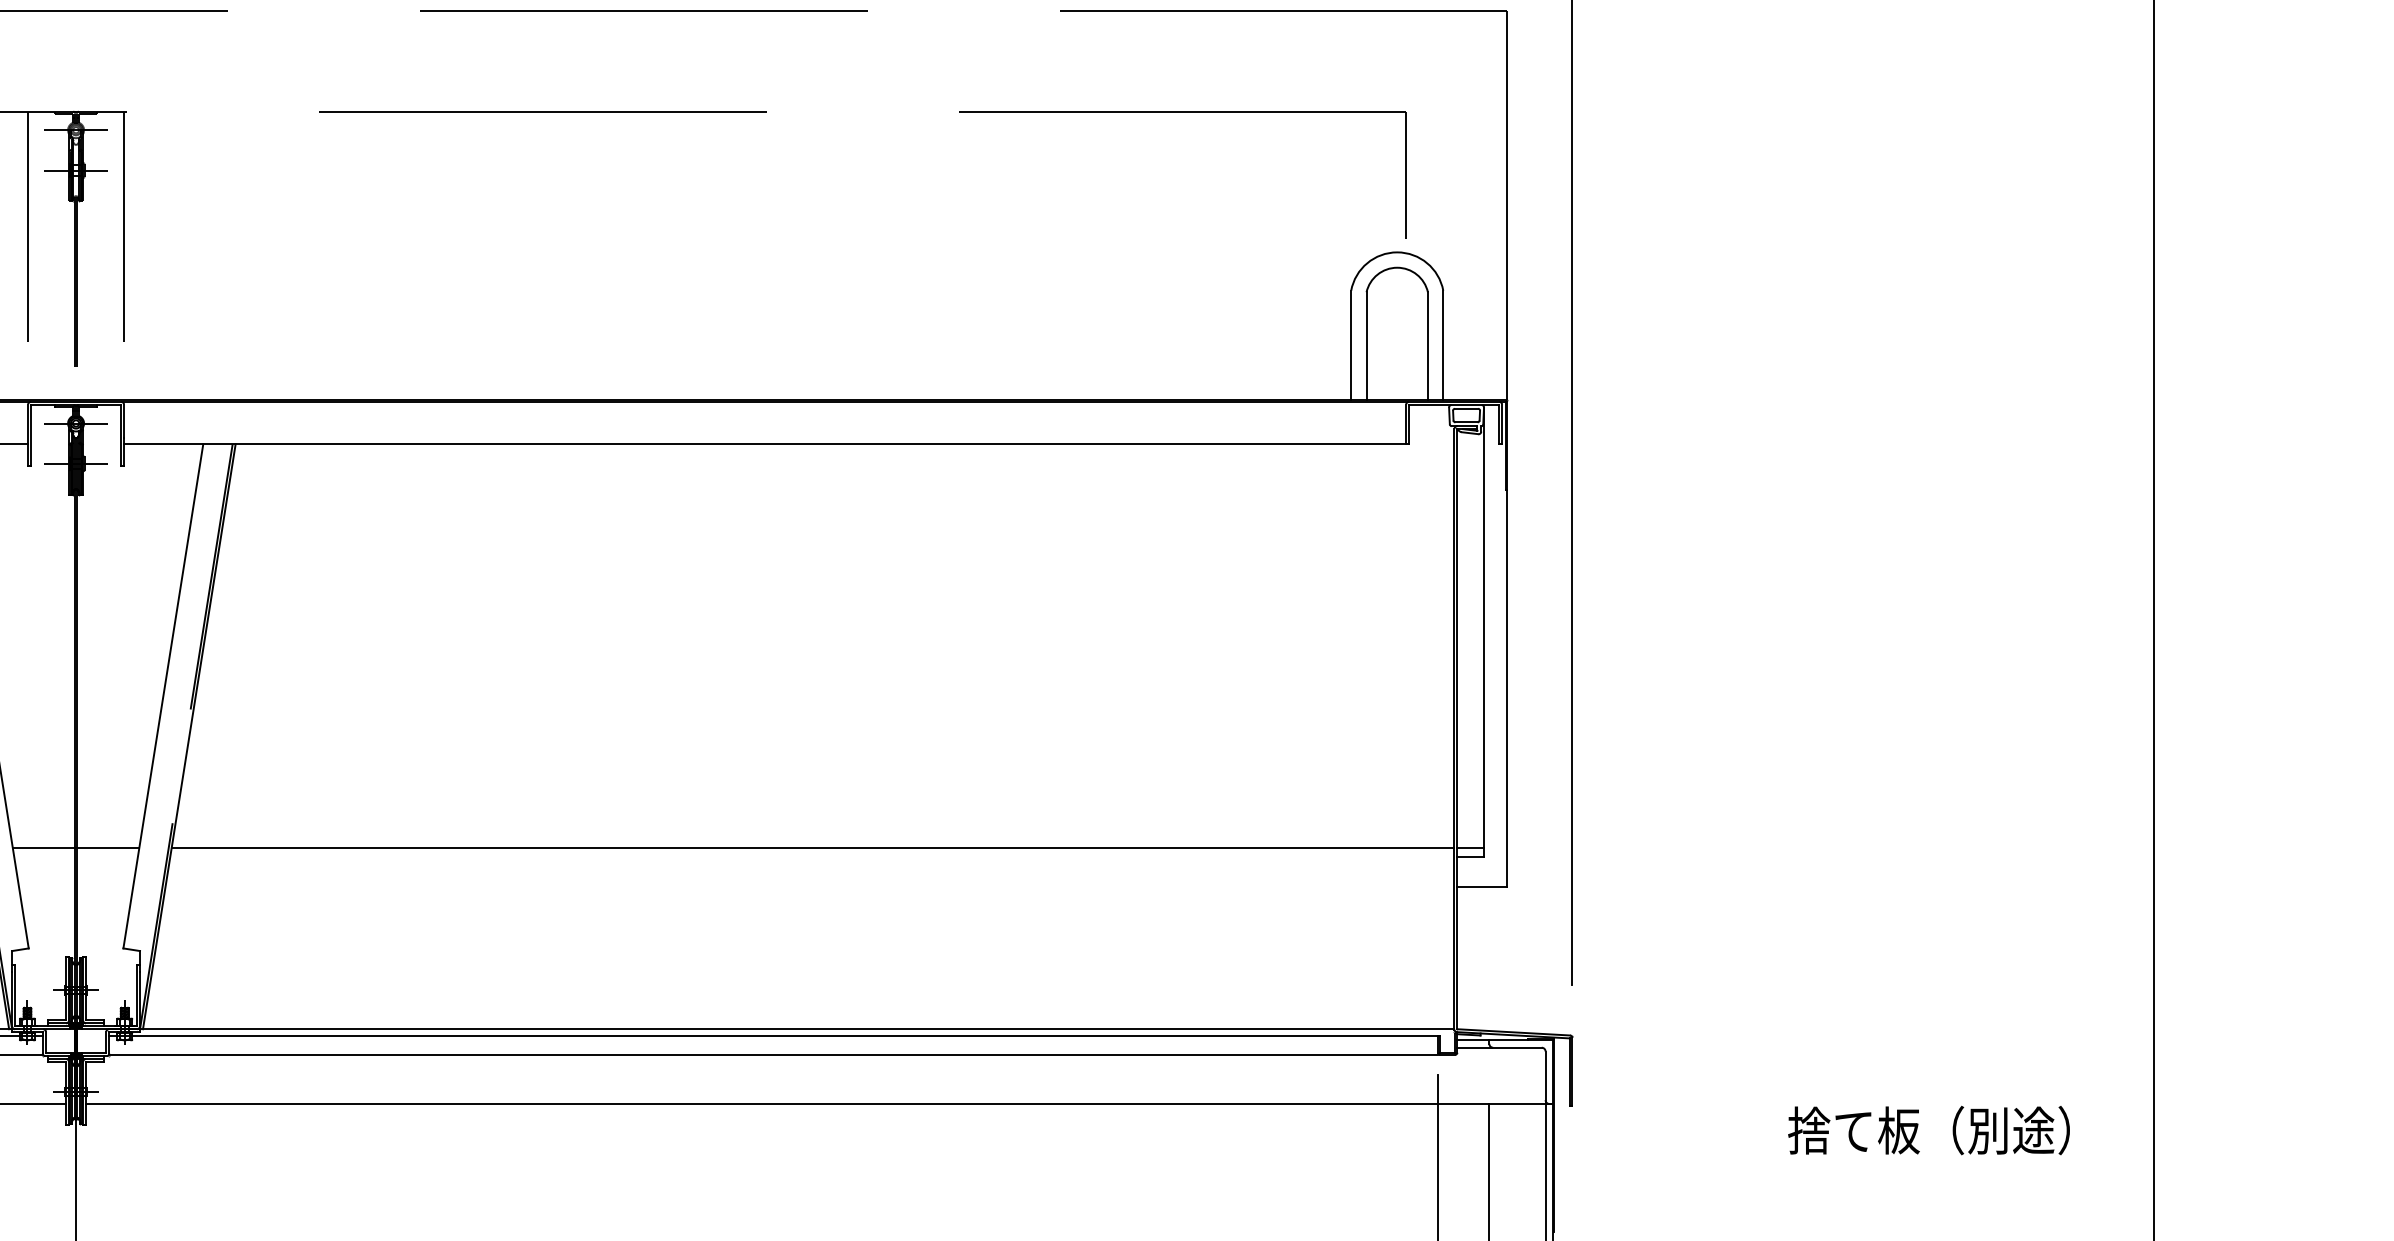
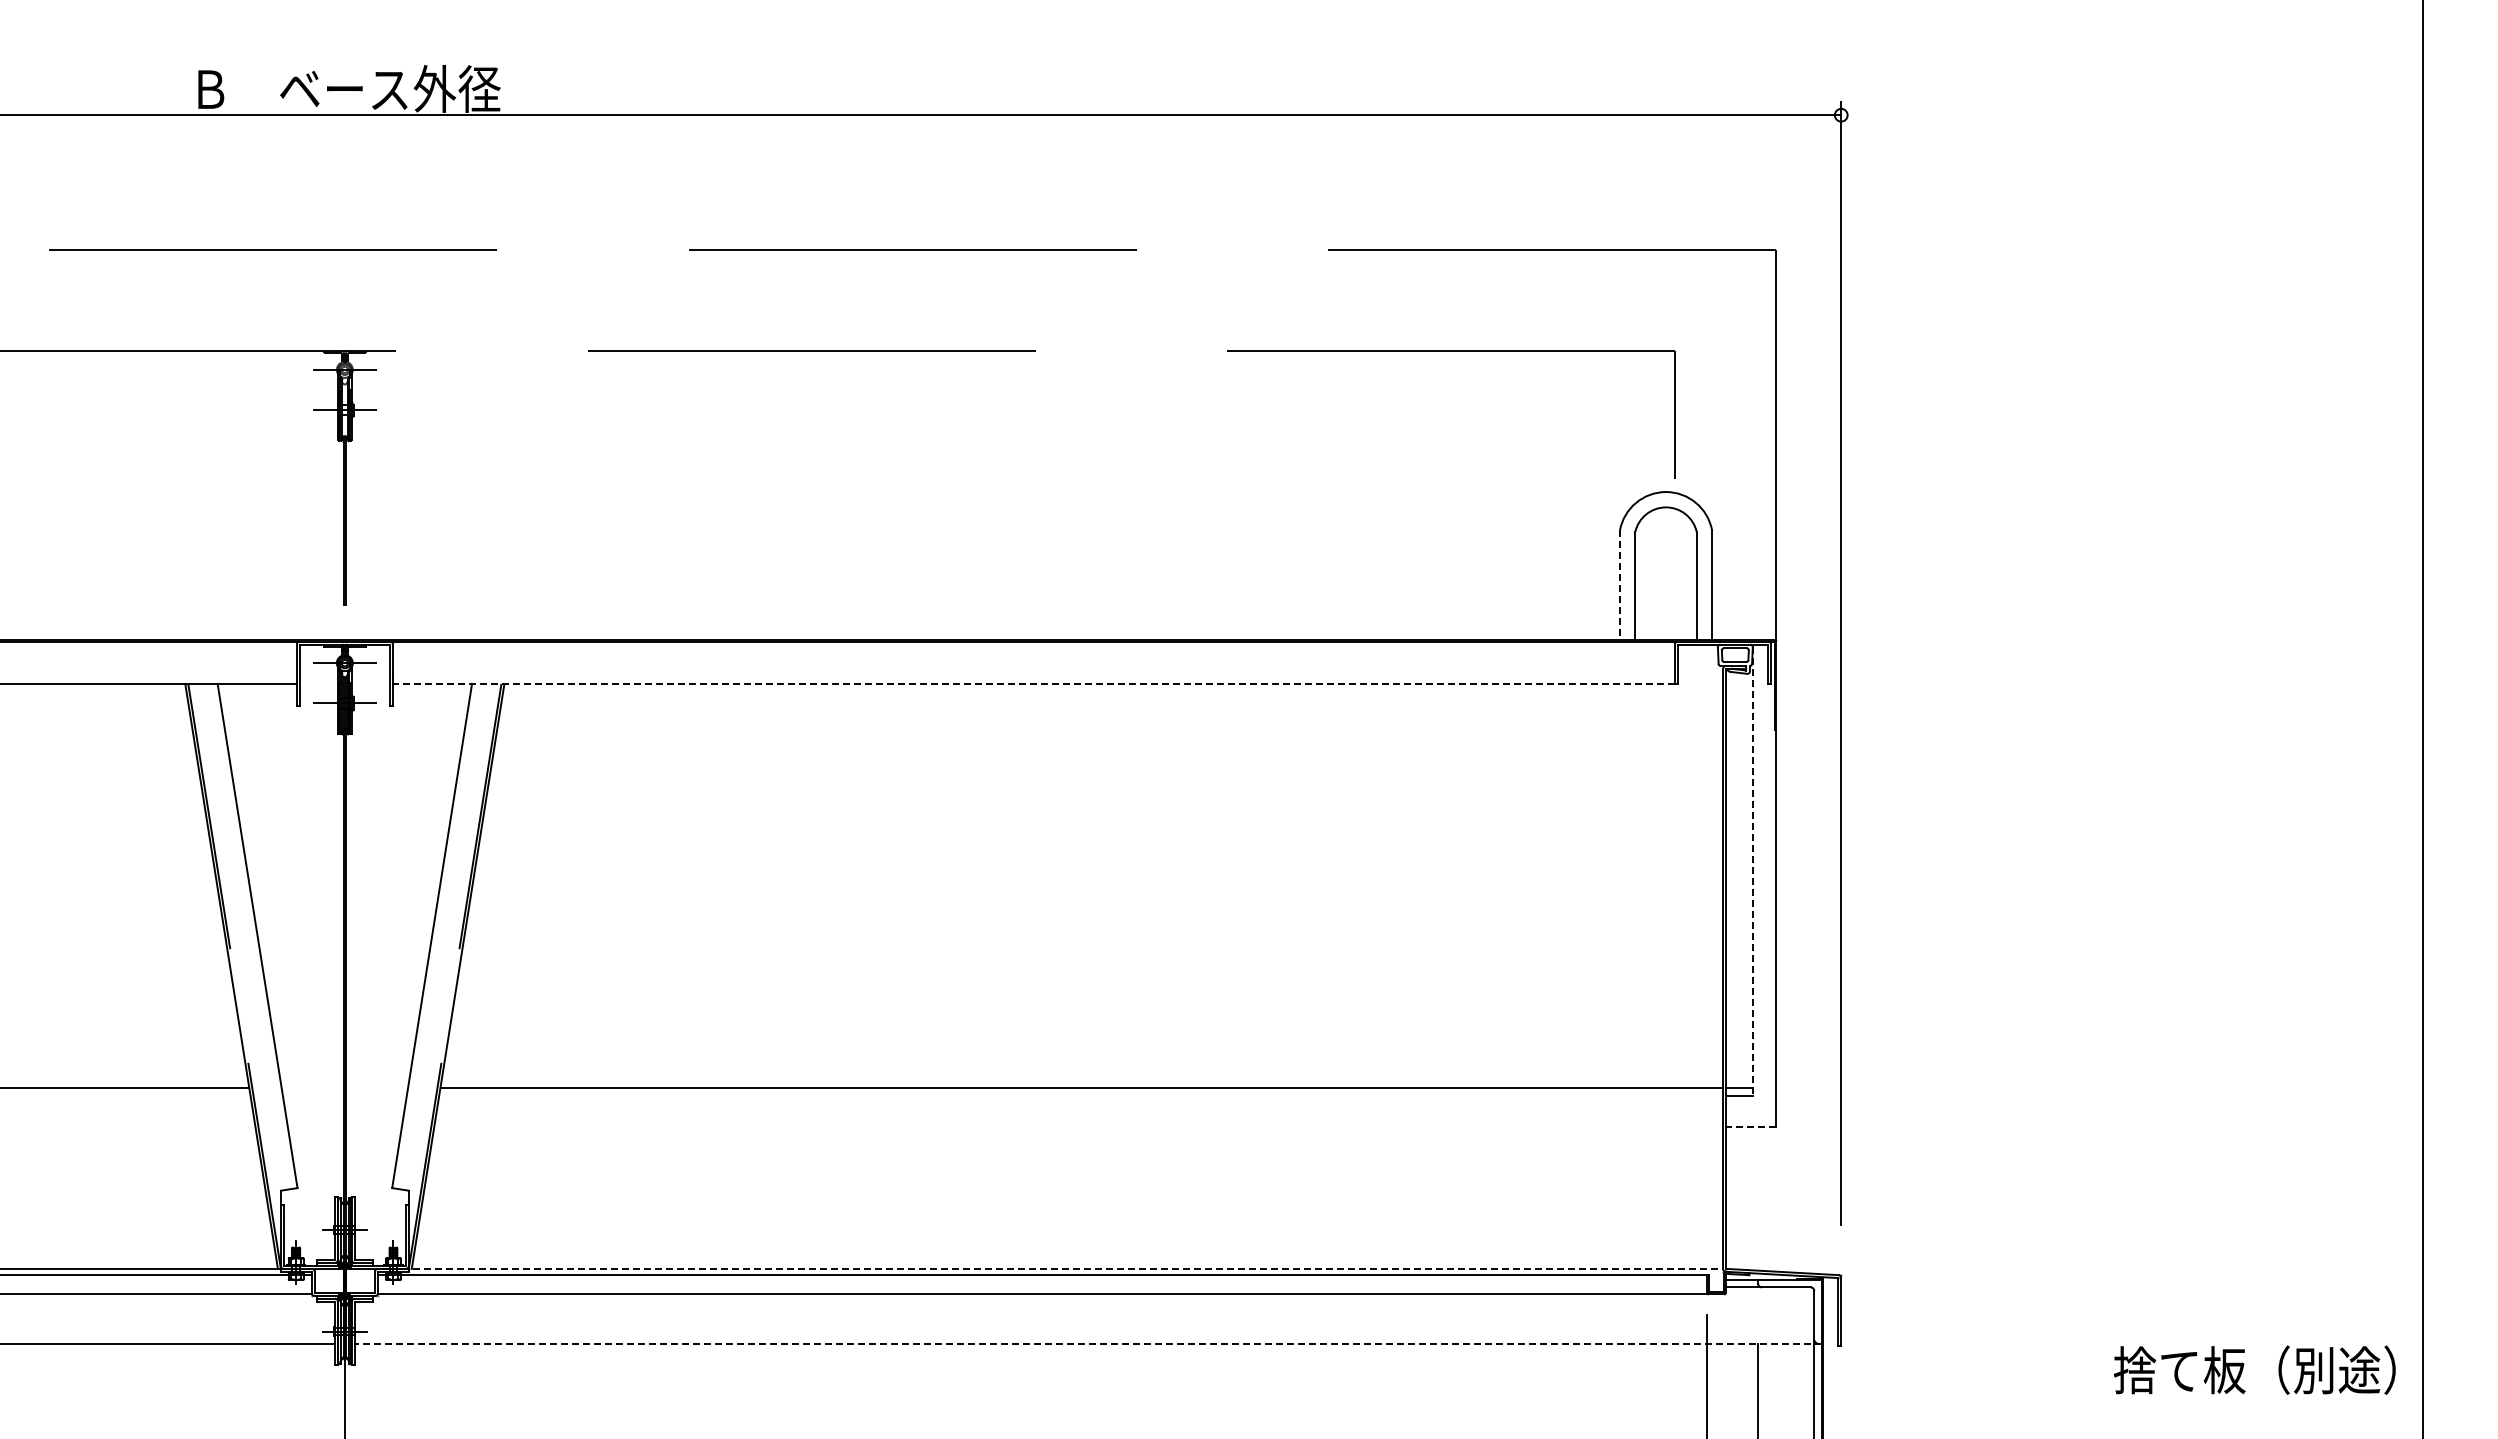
line: (27, 226) -> (296, 466), removed
line: (123, 226) -> (392, 466), removed
line: (1350, 345) -> (1619, 585), solid -> dashed
line: (764, 443) -> (1033, 683), solid -> dashed
line: (1483, 631) -> (1752, 871), solid -> dashed
line: (75, 847) -> (344, 1087), removed
line: (1482, 886) -> (1751, 1126), solid -> dashed
line: (794, 1028) -> (1063, 1268), solid -> dashed
line: (819, 1103) -> (1088, 1343), solid -> dashed
text: (1928, 1129) -> (2254, 1369), moved

